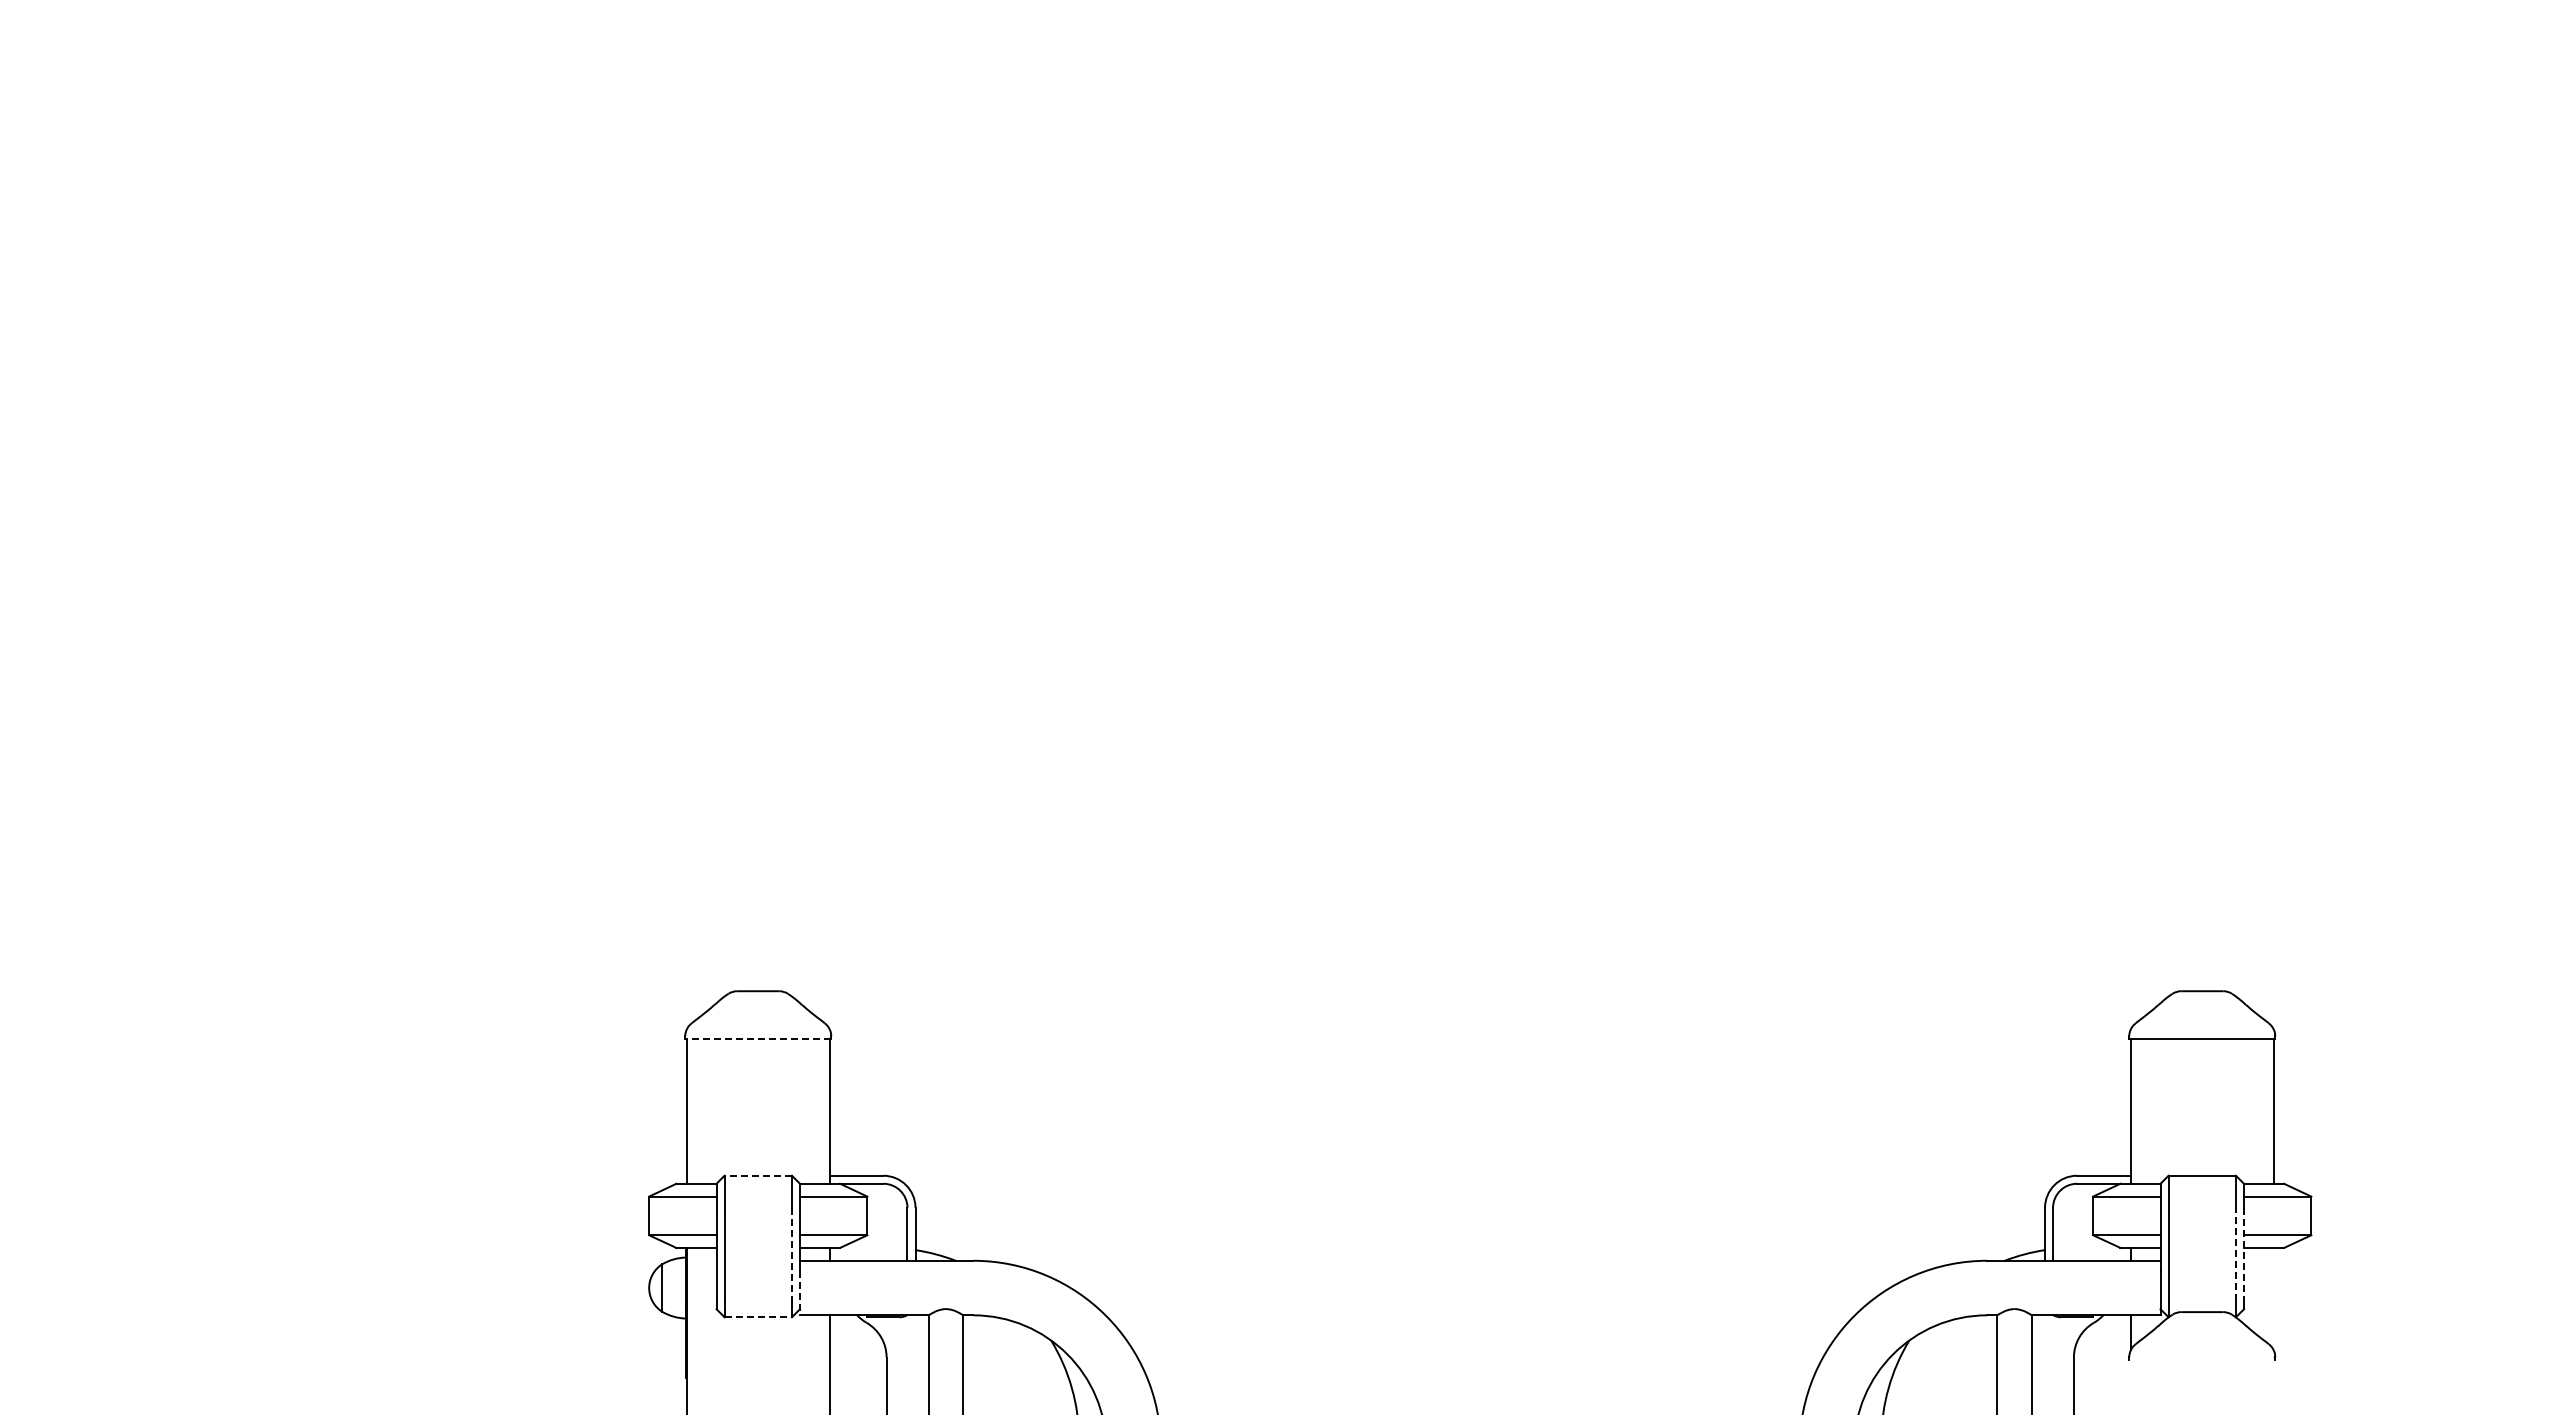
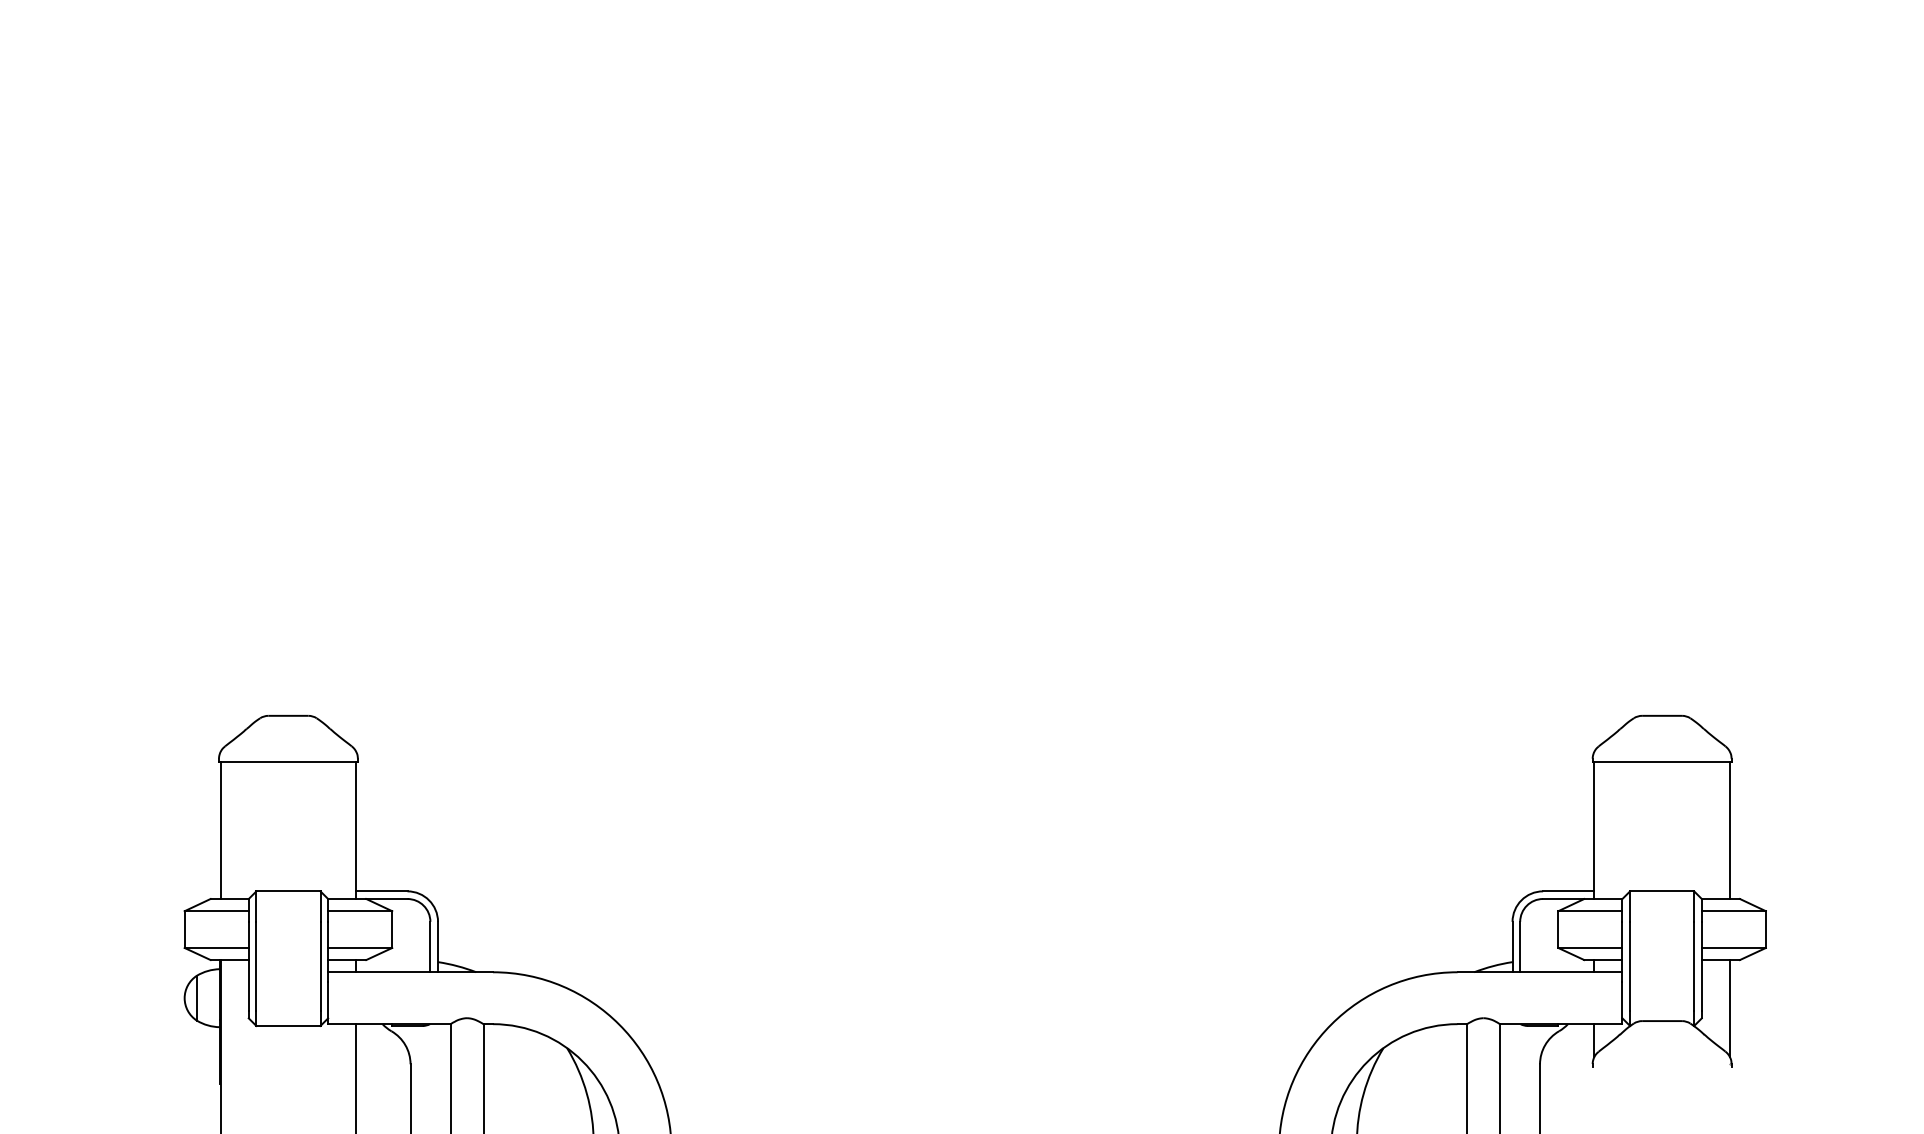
line: (757, 1039) -> (287, 761), dashed -> solid
line: (758, 1175) -> (288, 891), dashed -> solid
line: (791, 1254) -> (320, 966), dashed -> solid
line: (2235, 1254) -> (1693, 966), dashed -> solid
line: (2243, 1254) -> (1701, 966), dashed -> solid
line: (799, 1293) -> (327, 1003), dashed -> solid
line: (2273, 1298) -> (1729, 1008), added
line: (758, 1317) -> (288, 1026), dashed -> solid

